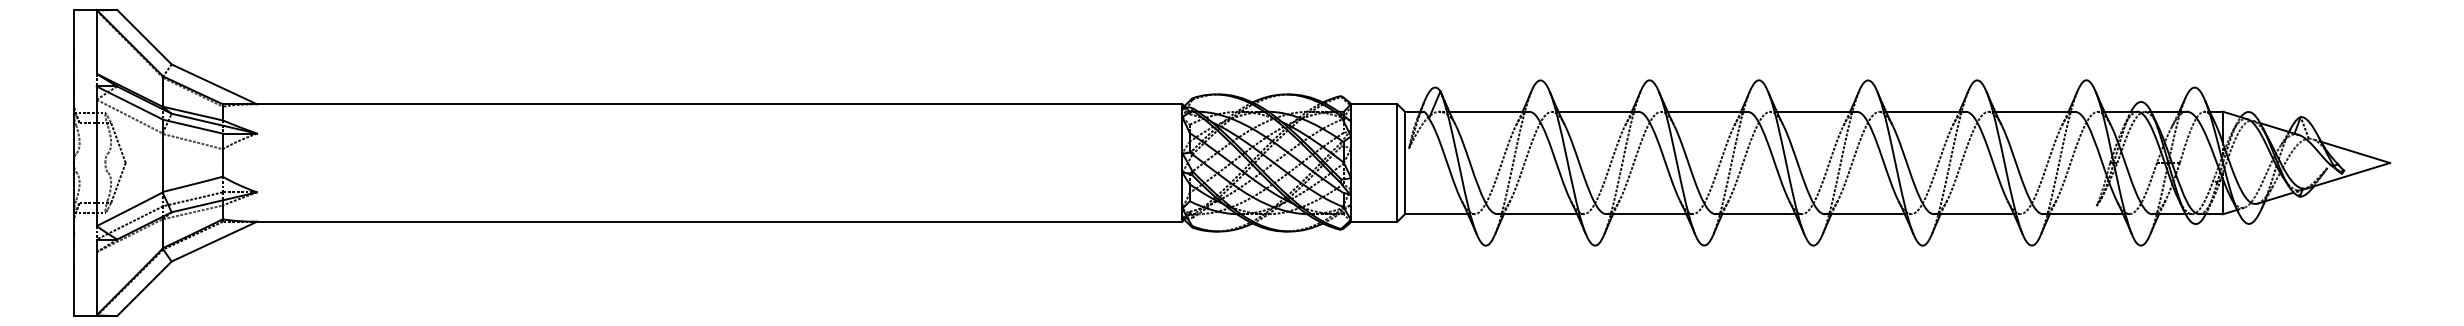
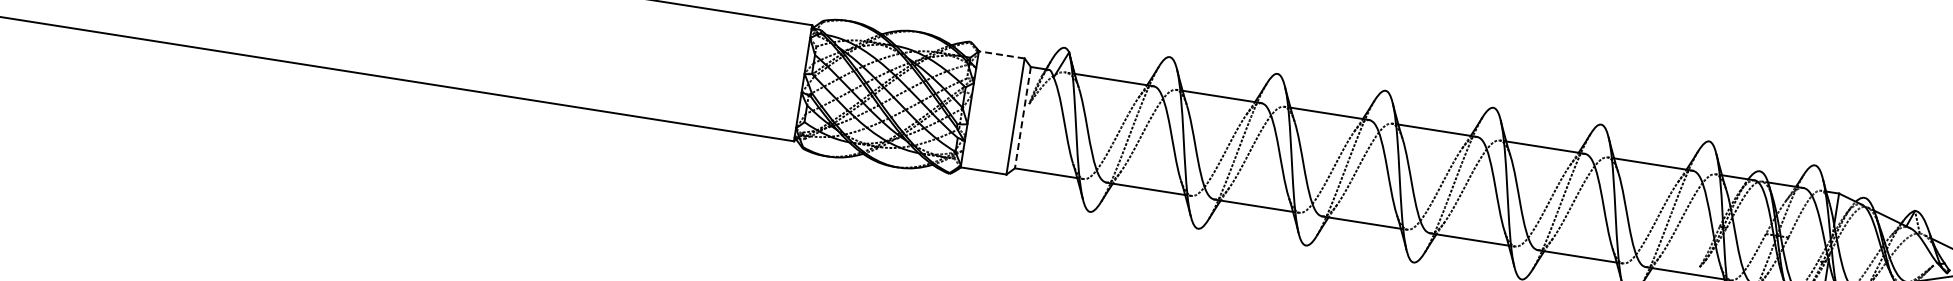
line: (1373, 104) -> (1000, 55), solid -> dashed
line: (1404, 163) -> (1022, 118), solid -> dashed

